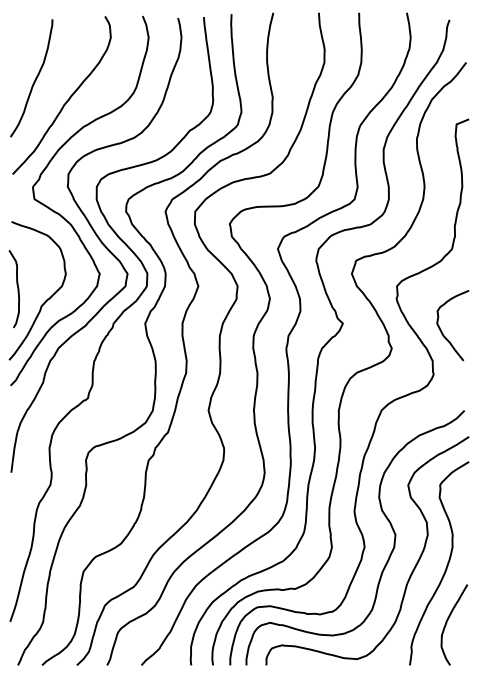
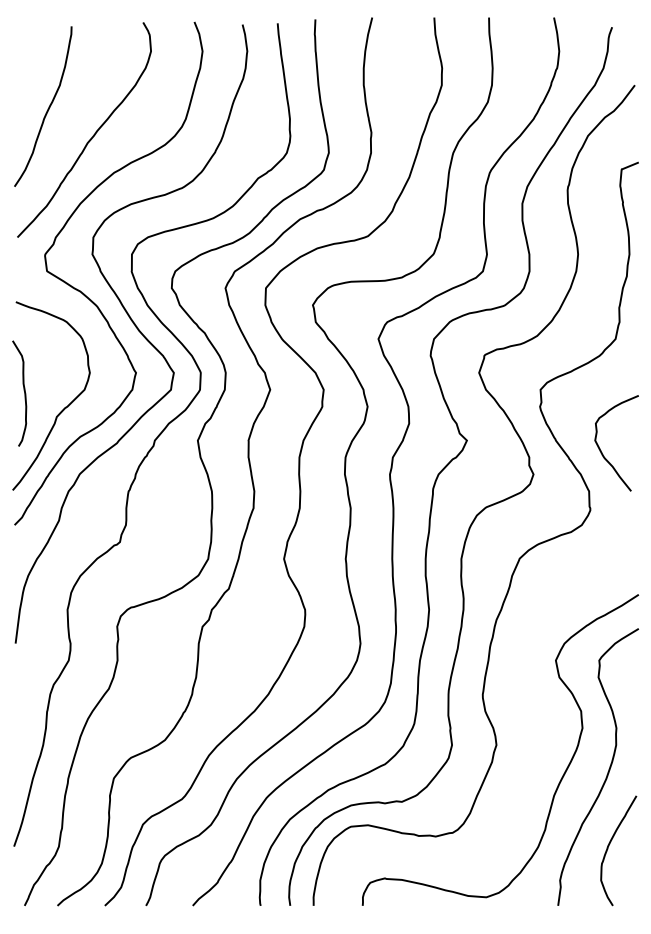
curve: (384, 516) -> (523, 703), removed

